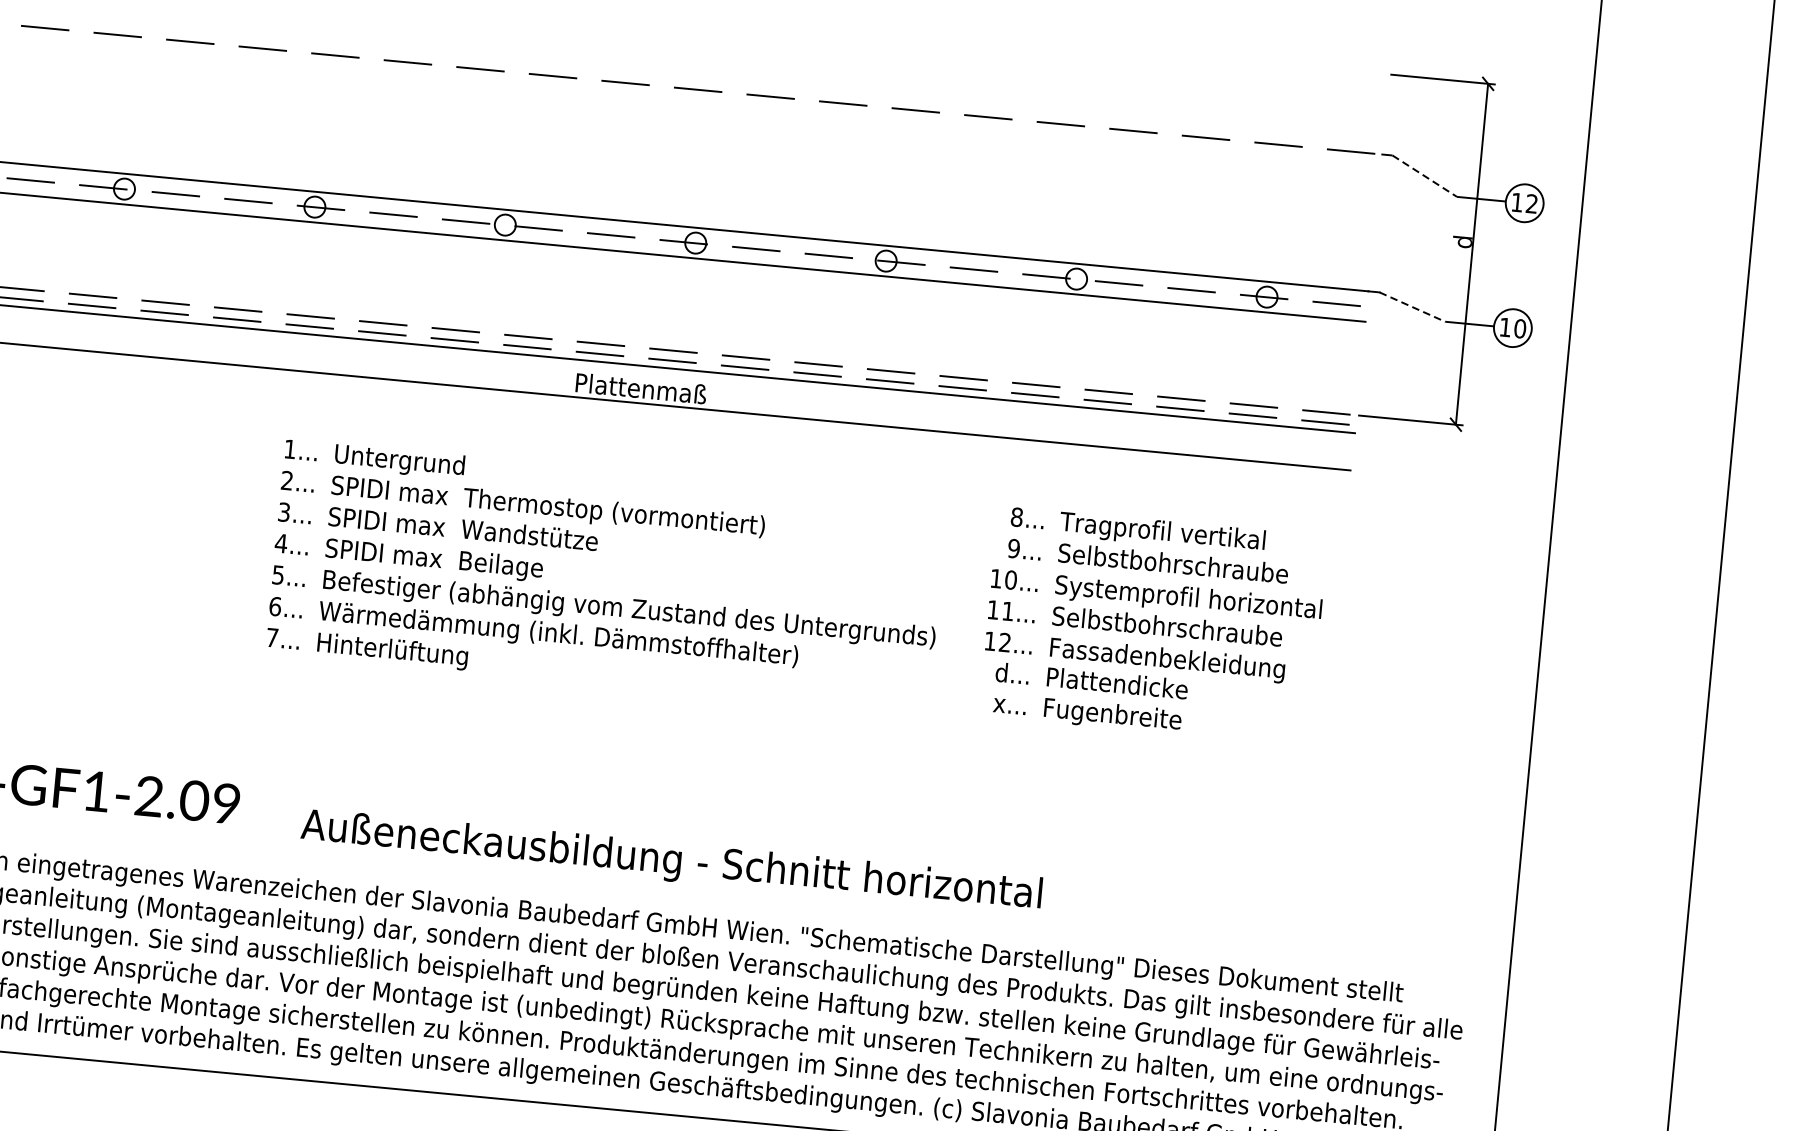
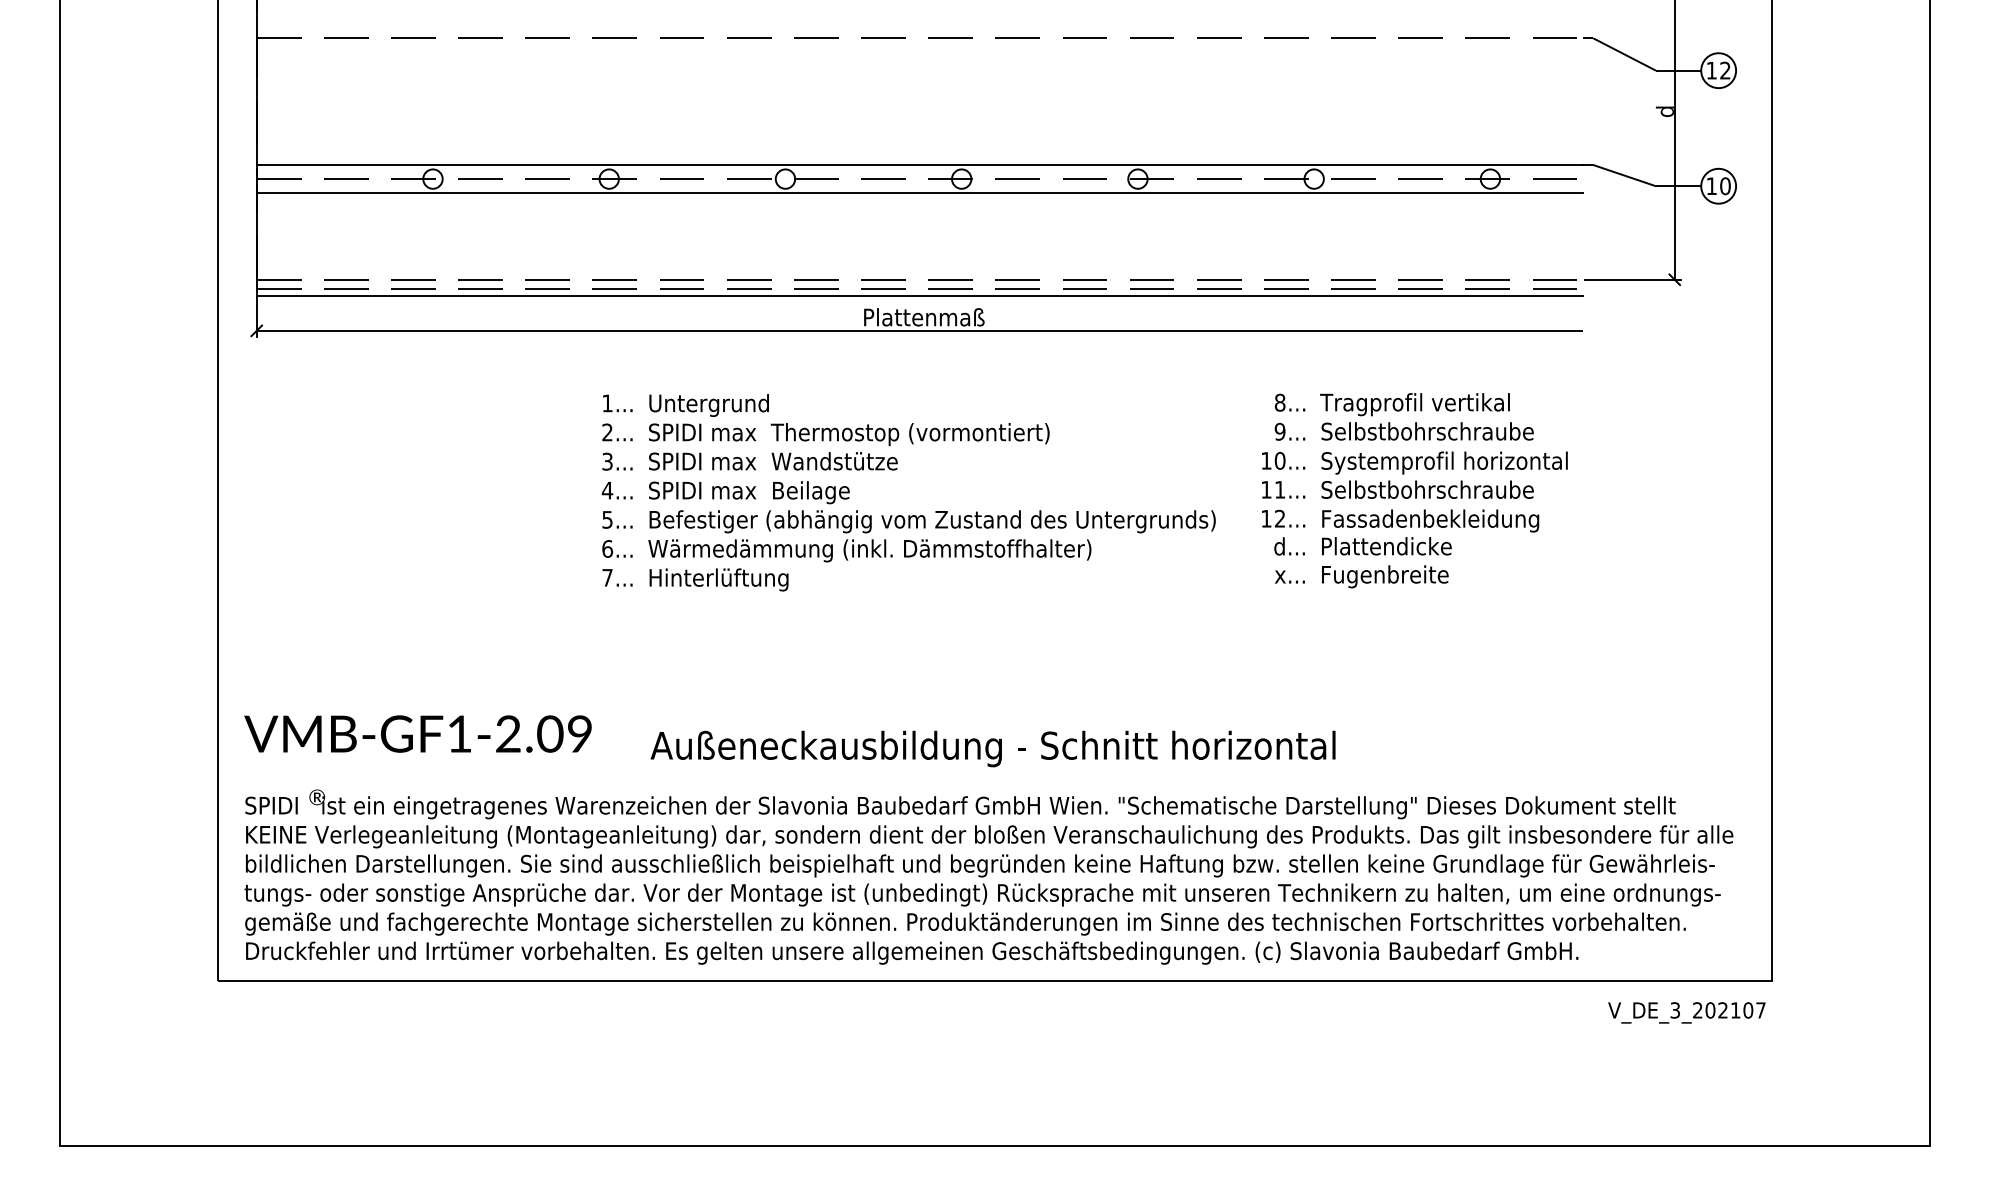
line: (1425, 176) -> (1625, 54), dashed -> solid
line: (1413, 307) -> (1625, 175), dashed -> solid

